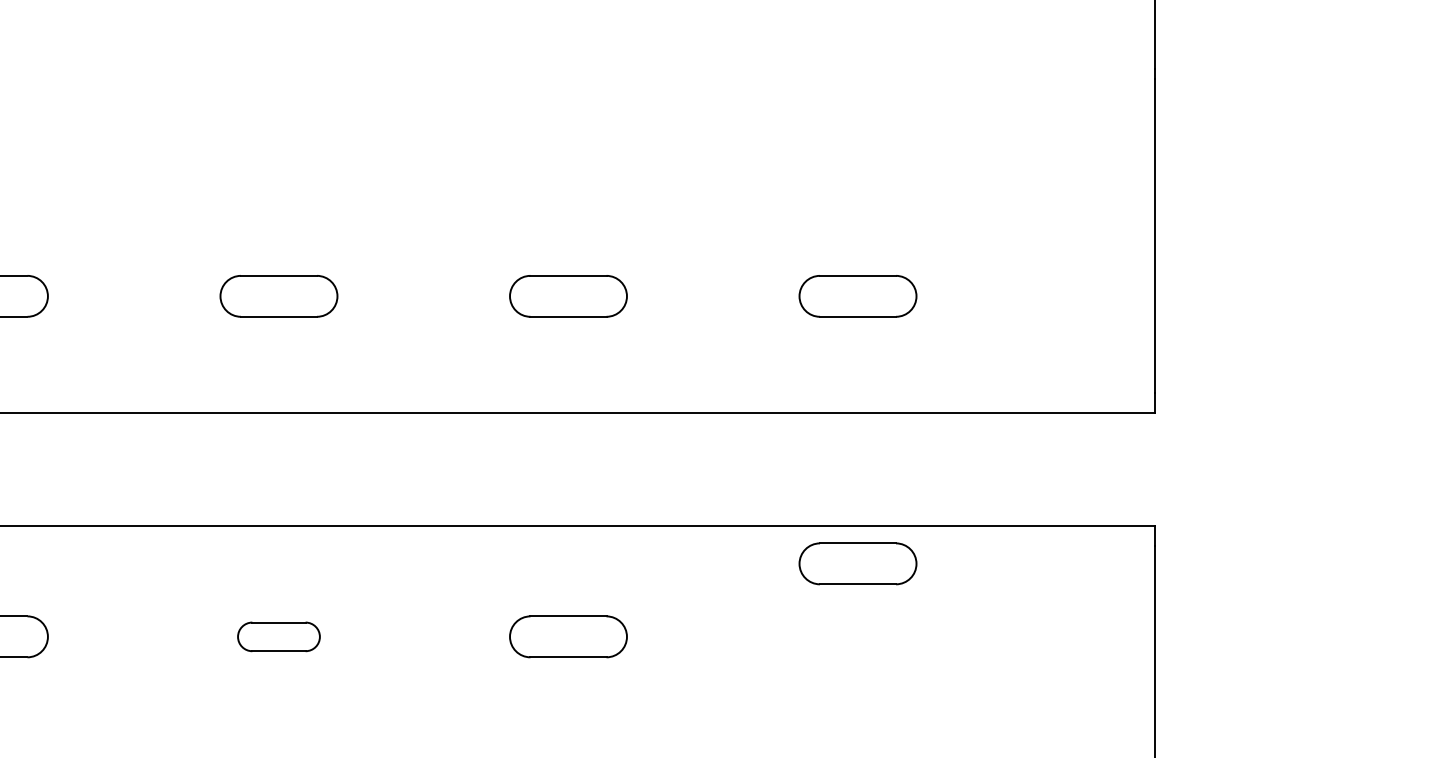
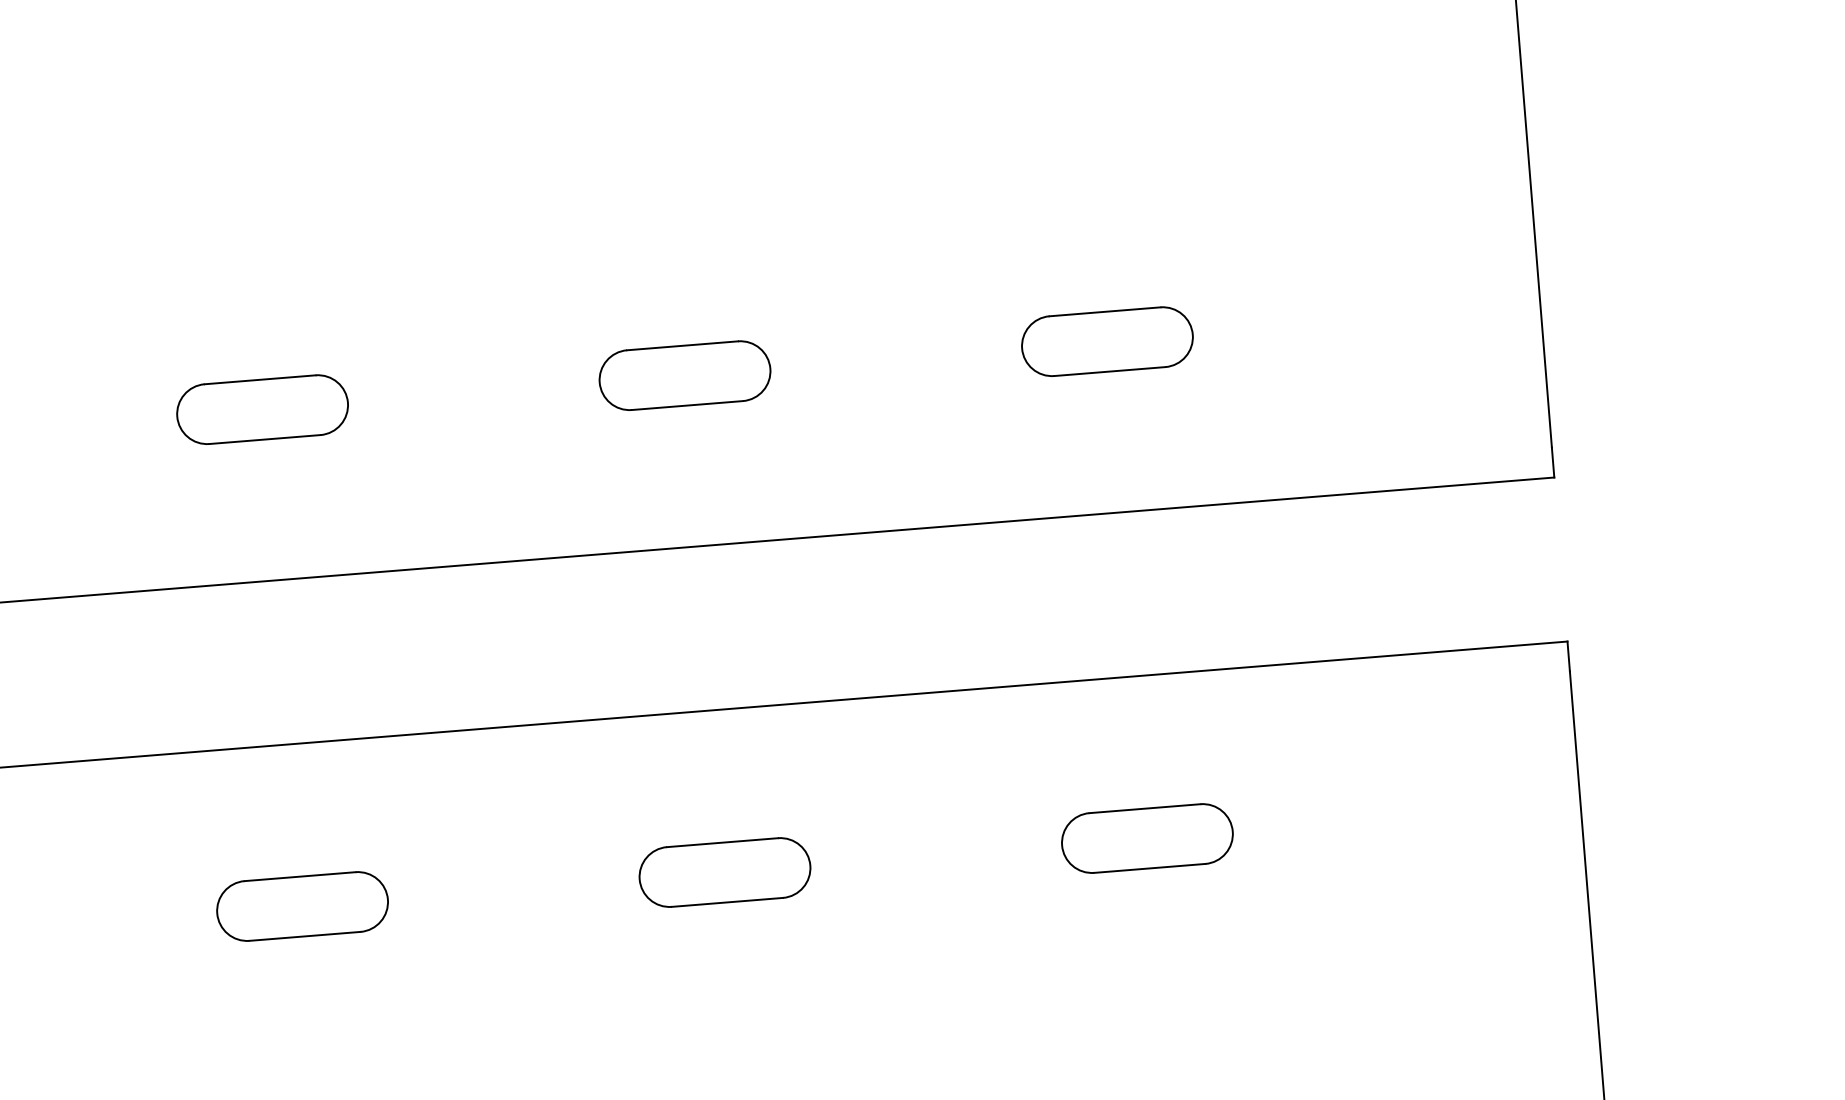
part: (857, 563) -> (1146, 838), moved
part: (278, 636) -> (301, 906), size x1.43

